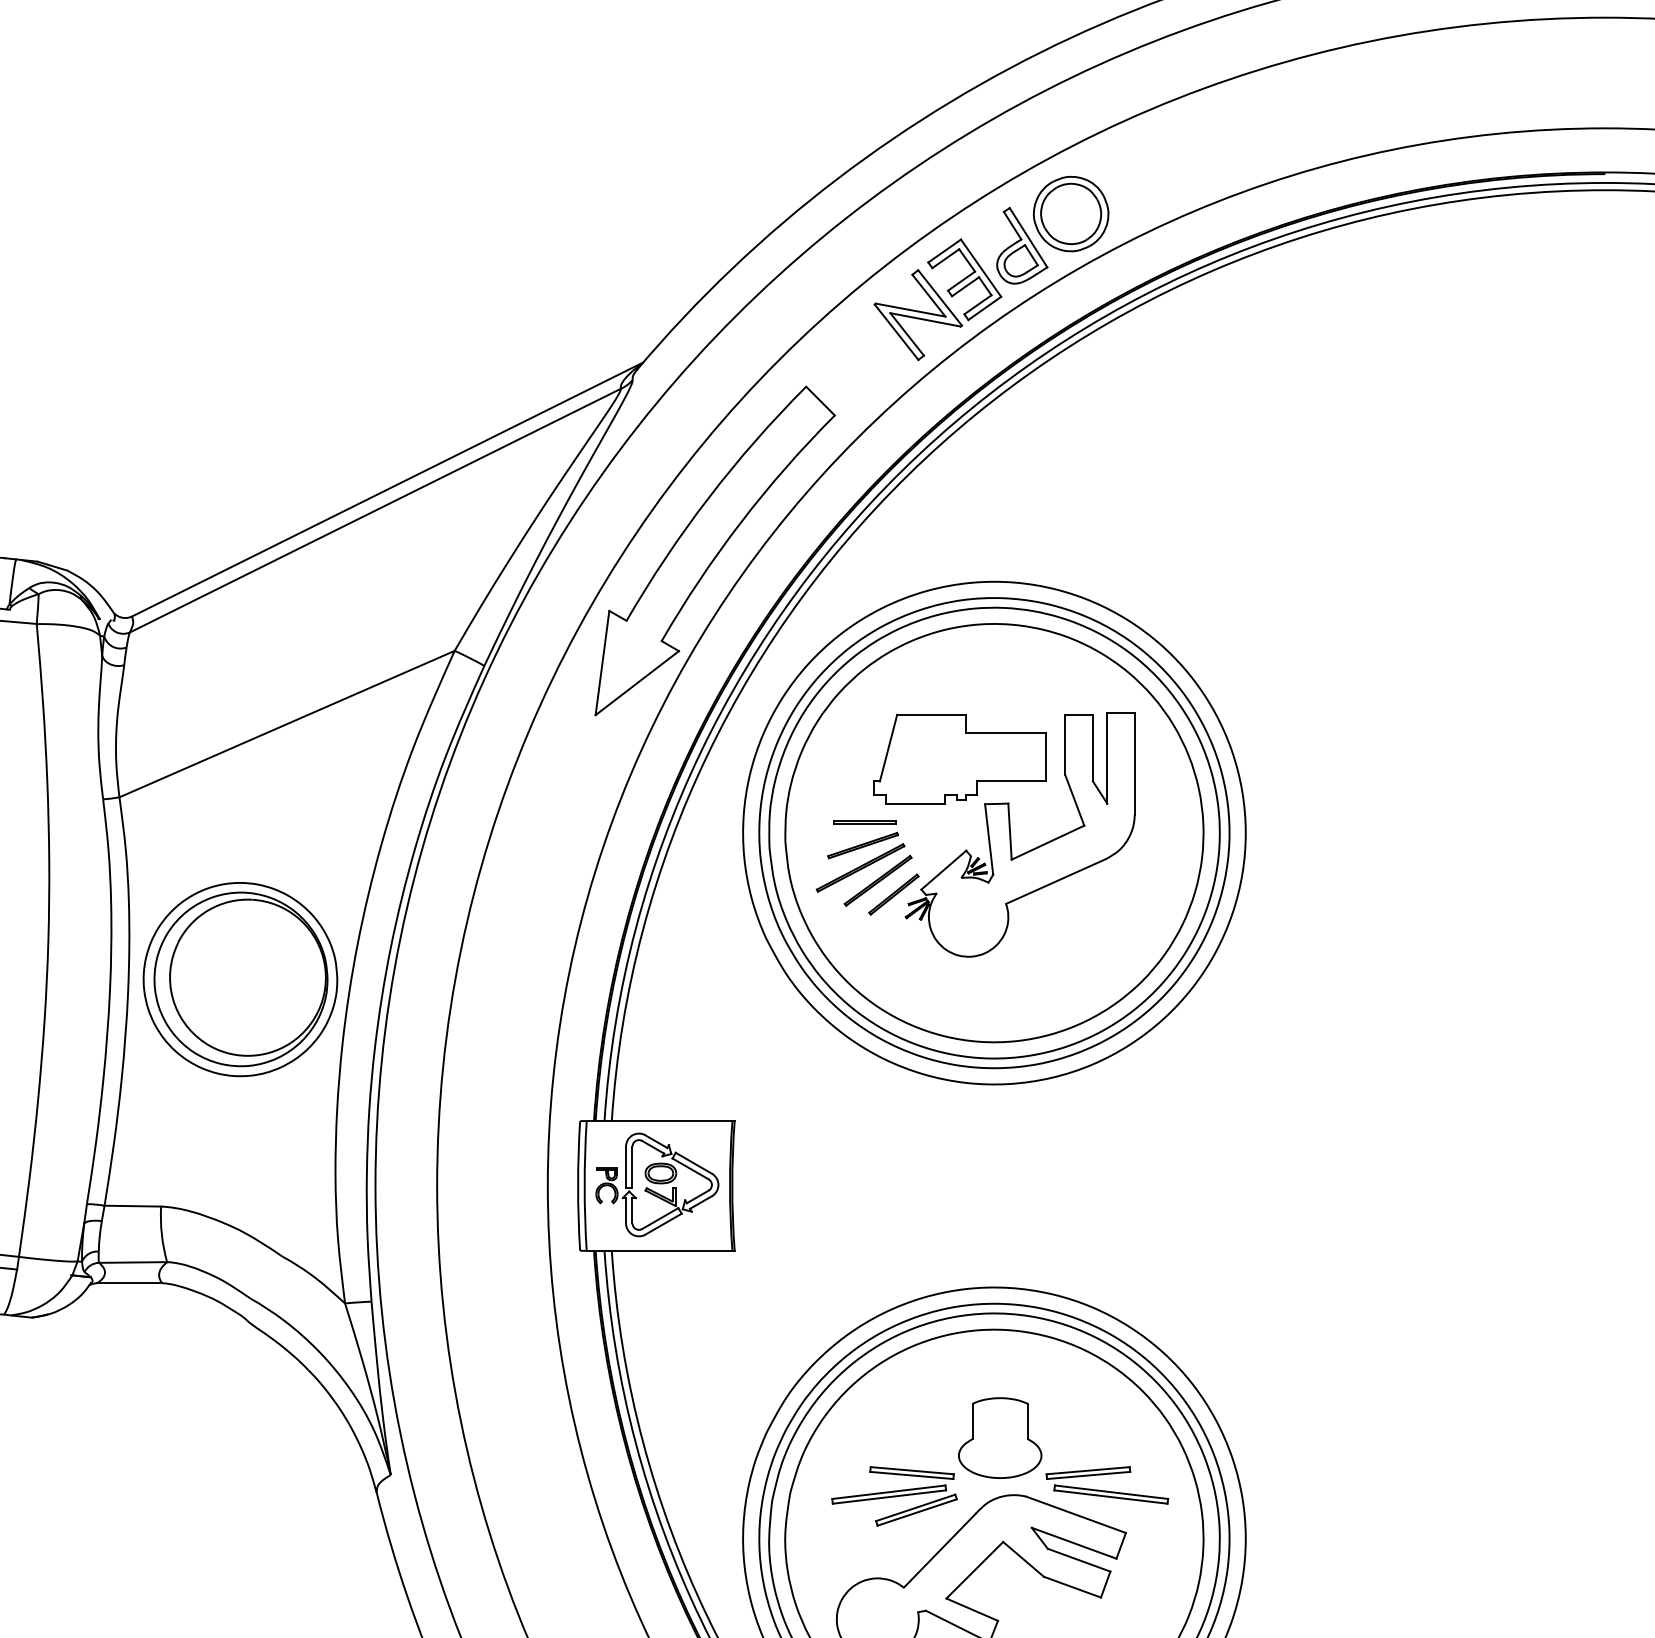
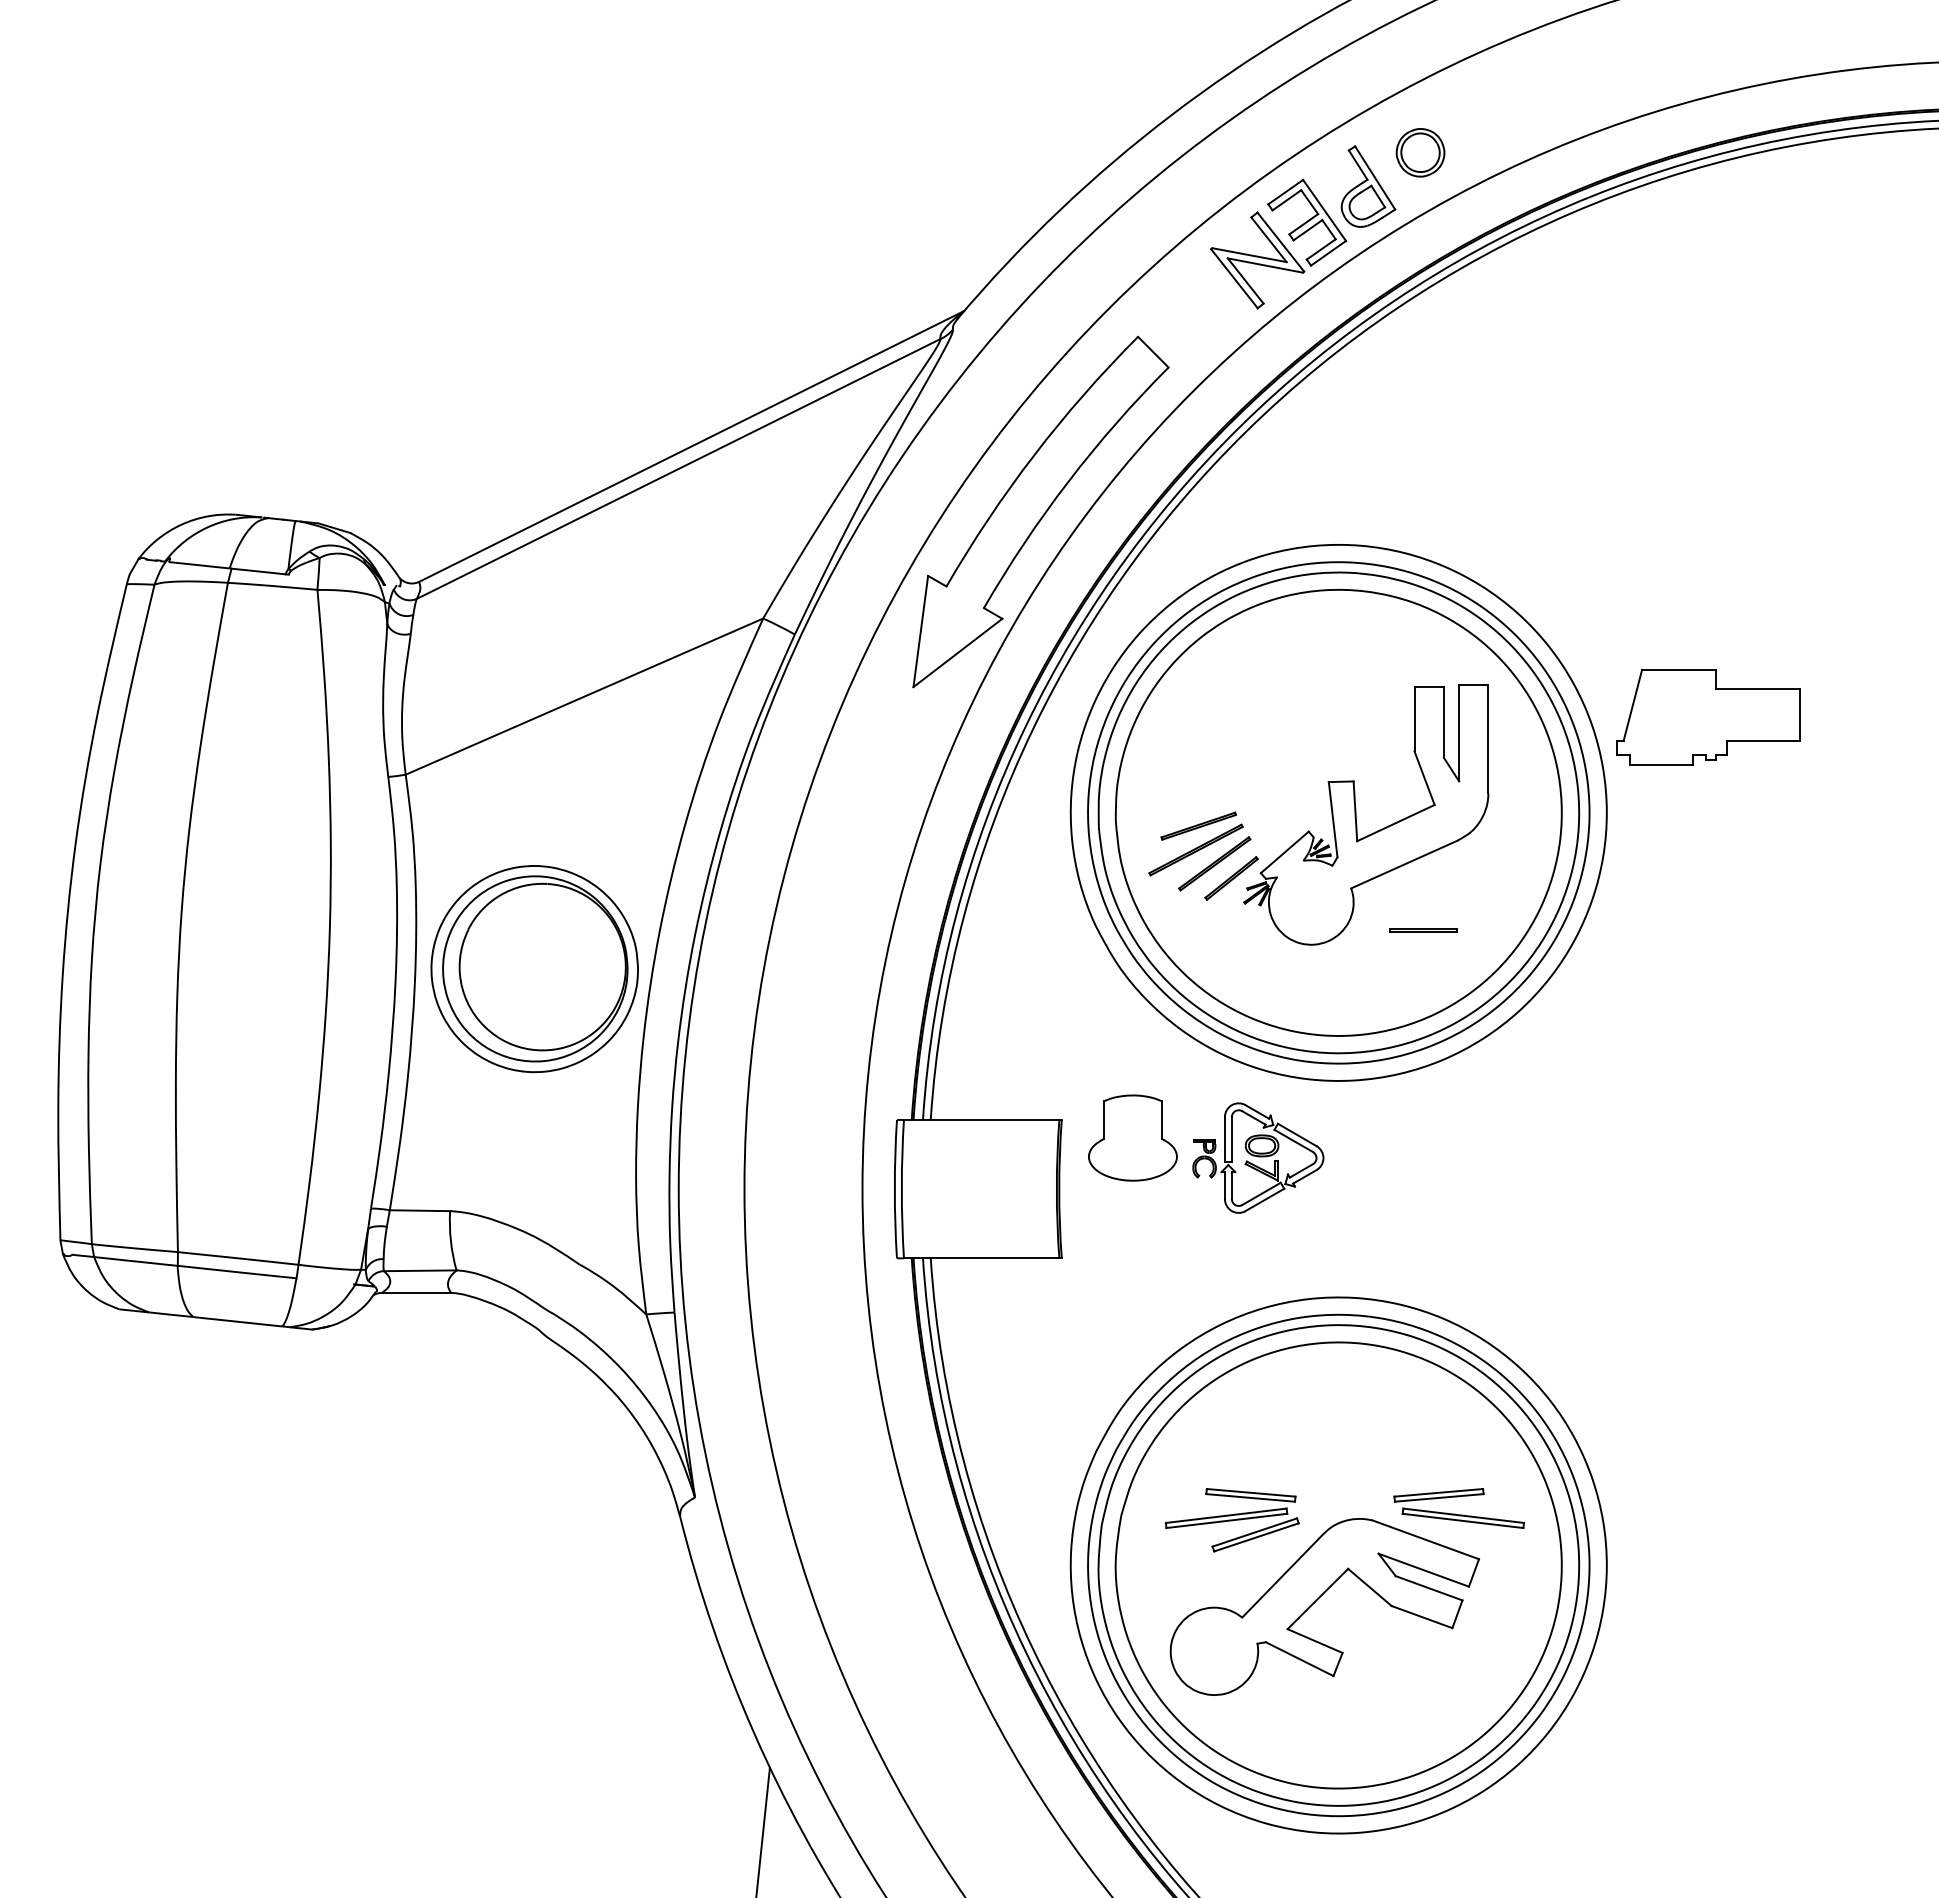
part: (1071, 213) -> (1420, 152), size x0.6
part: (959, 758) -> (1708, 716), moved
line: (864, 821) -> (1423, 929), moved
part: (657, 1184) -> (1258, 1157), moved
part: (999, 1437) -> (1132, 1137), moved

